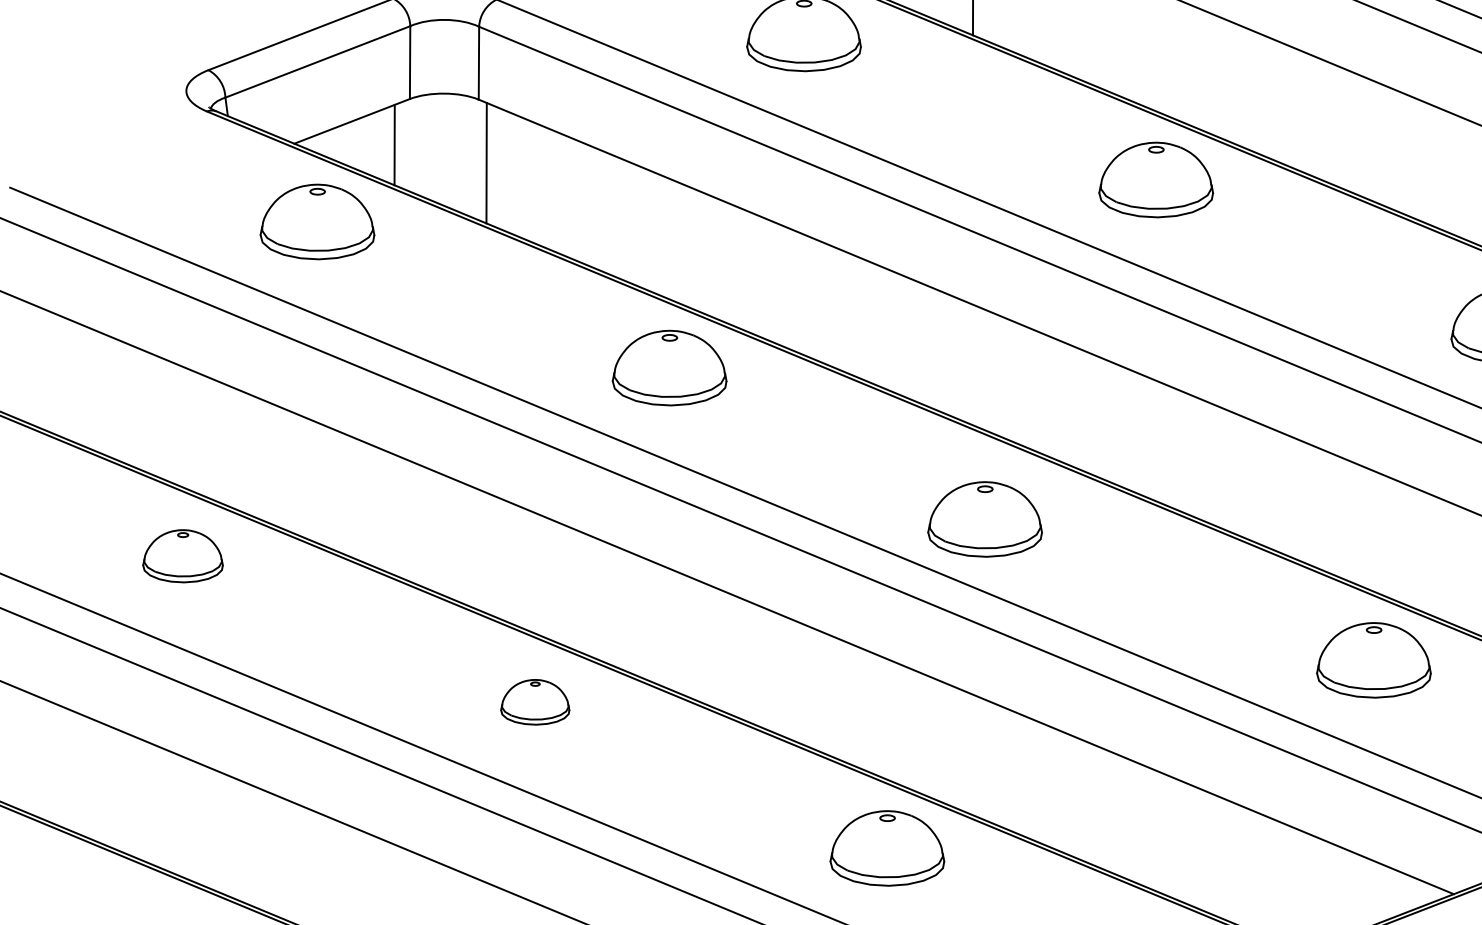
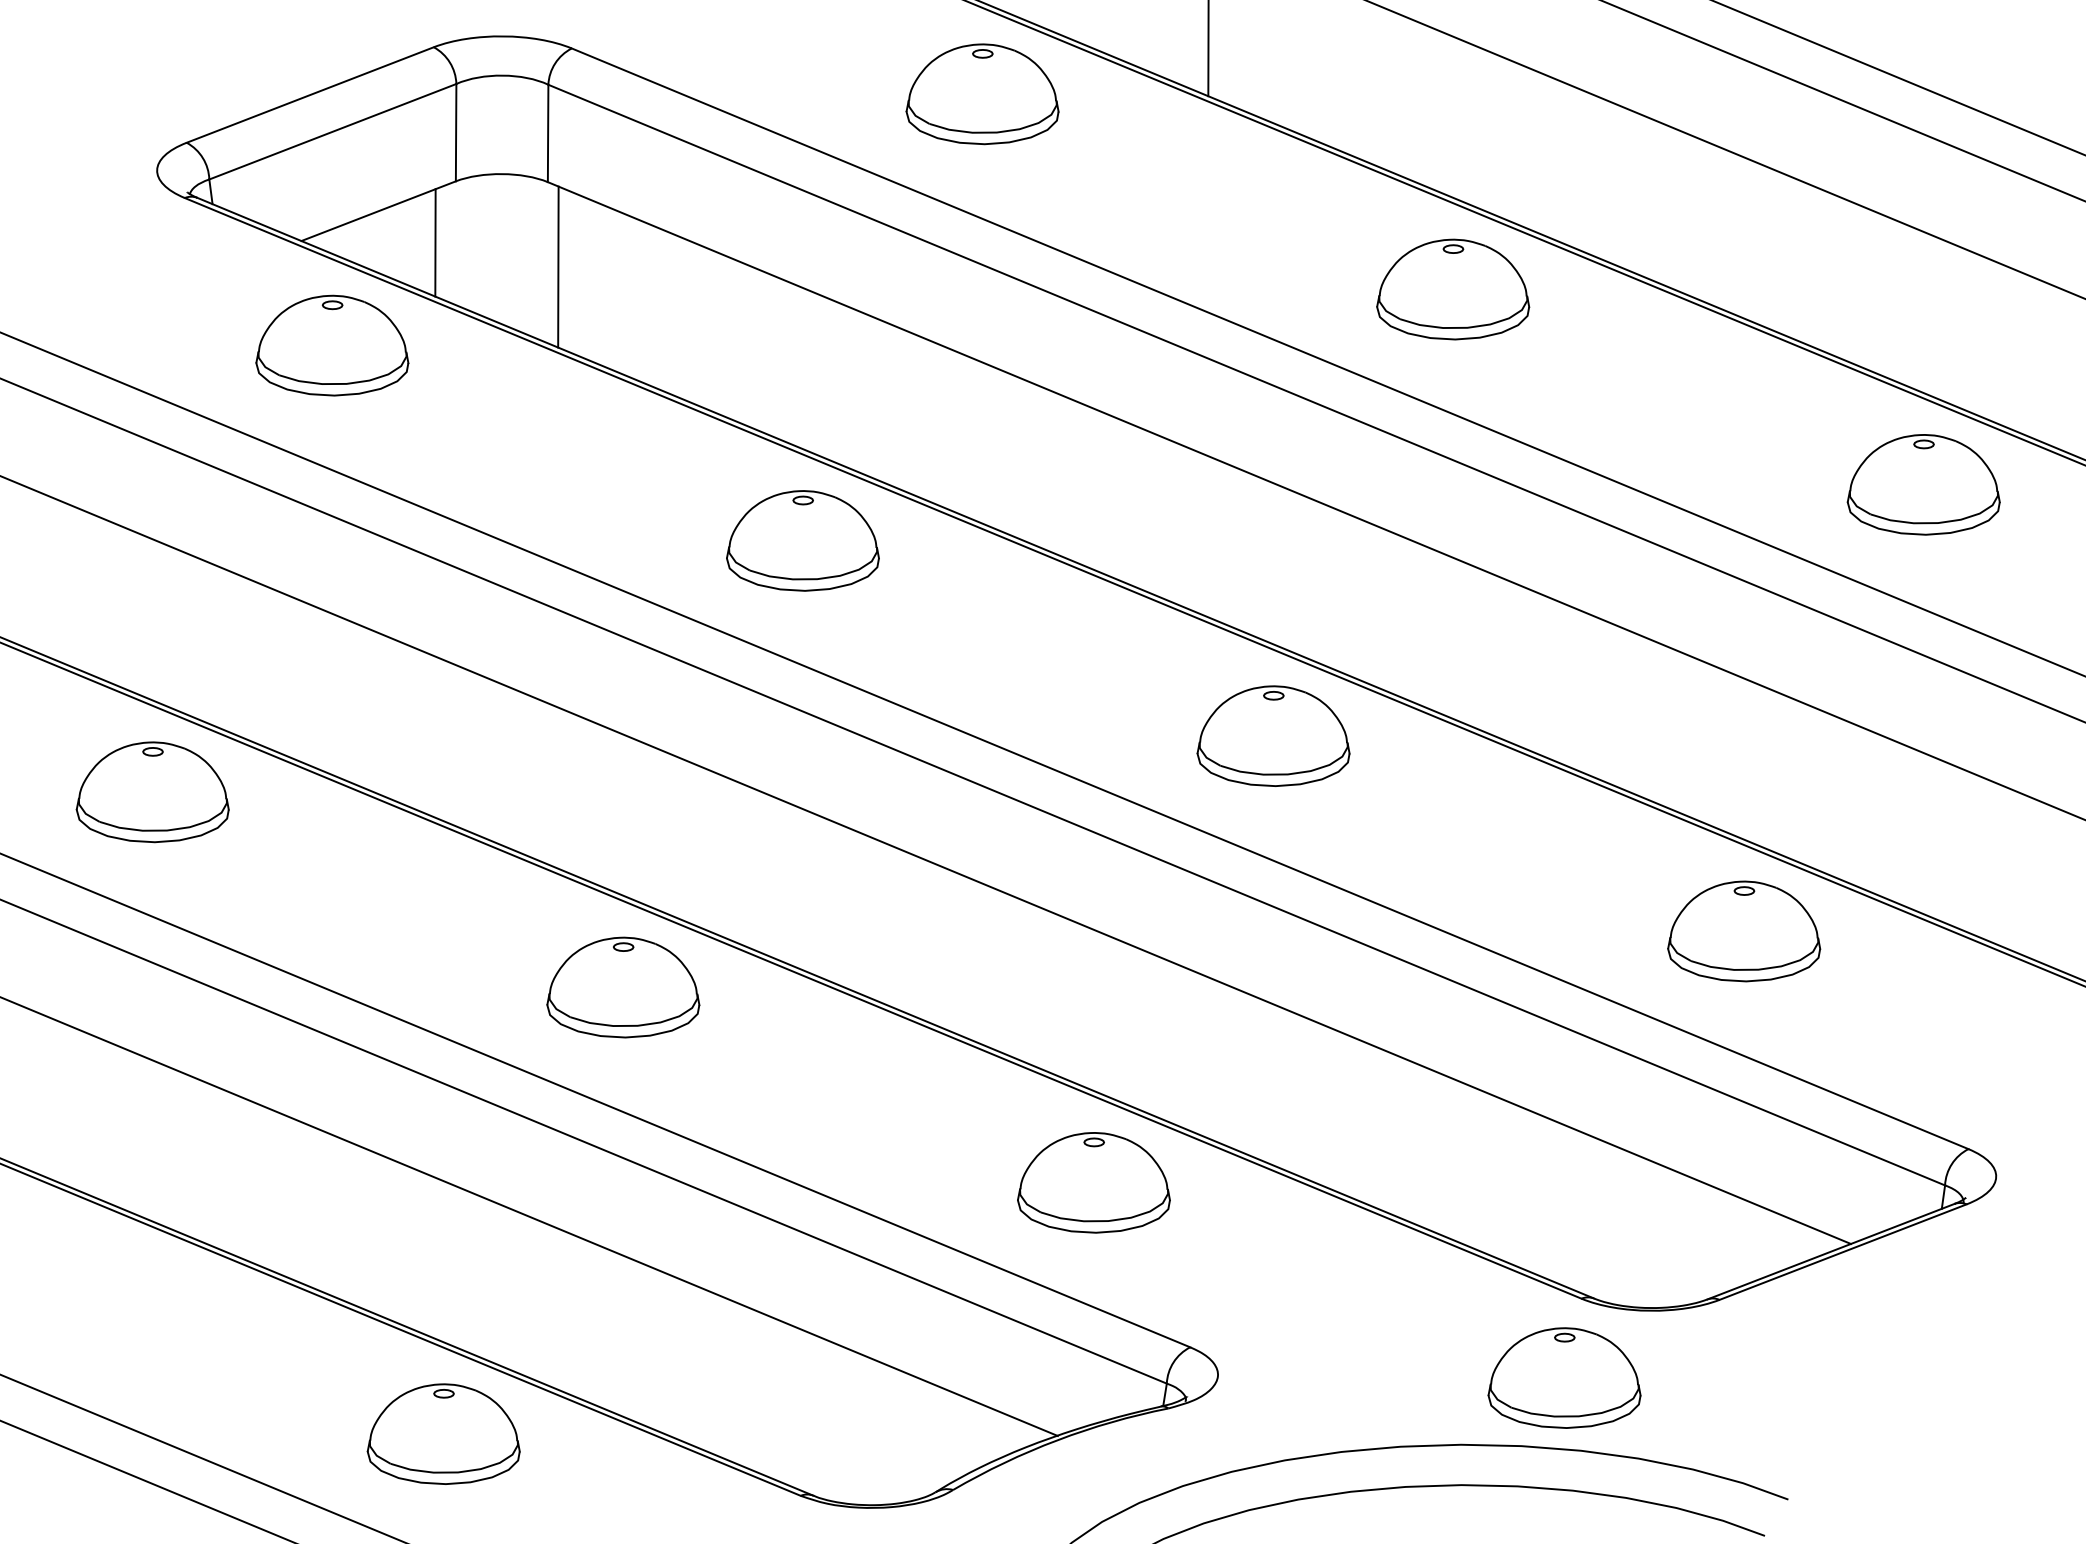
part: (985, 518) -> (1273, 735), moved
part: (182, 556) -> (152, 792), size x1.43
part: (535, 702) -> (623, 987), size x1.67

